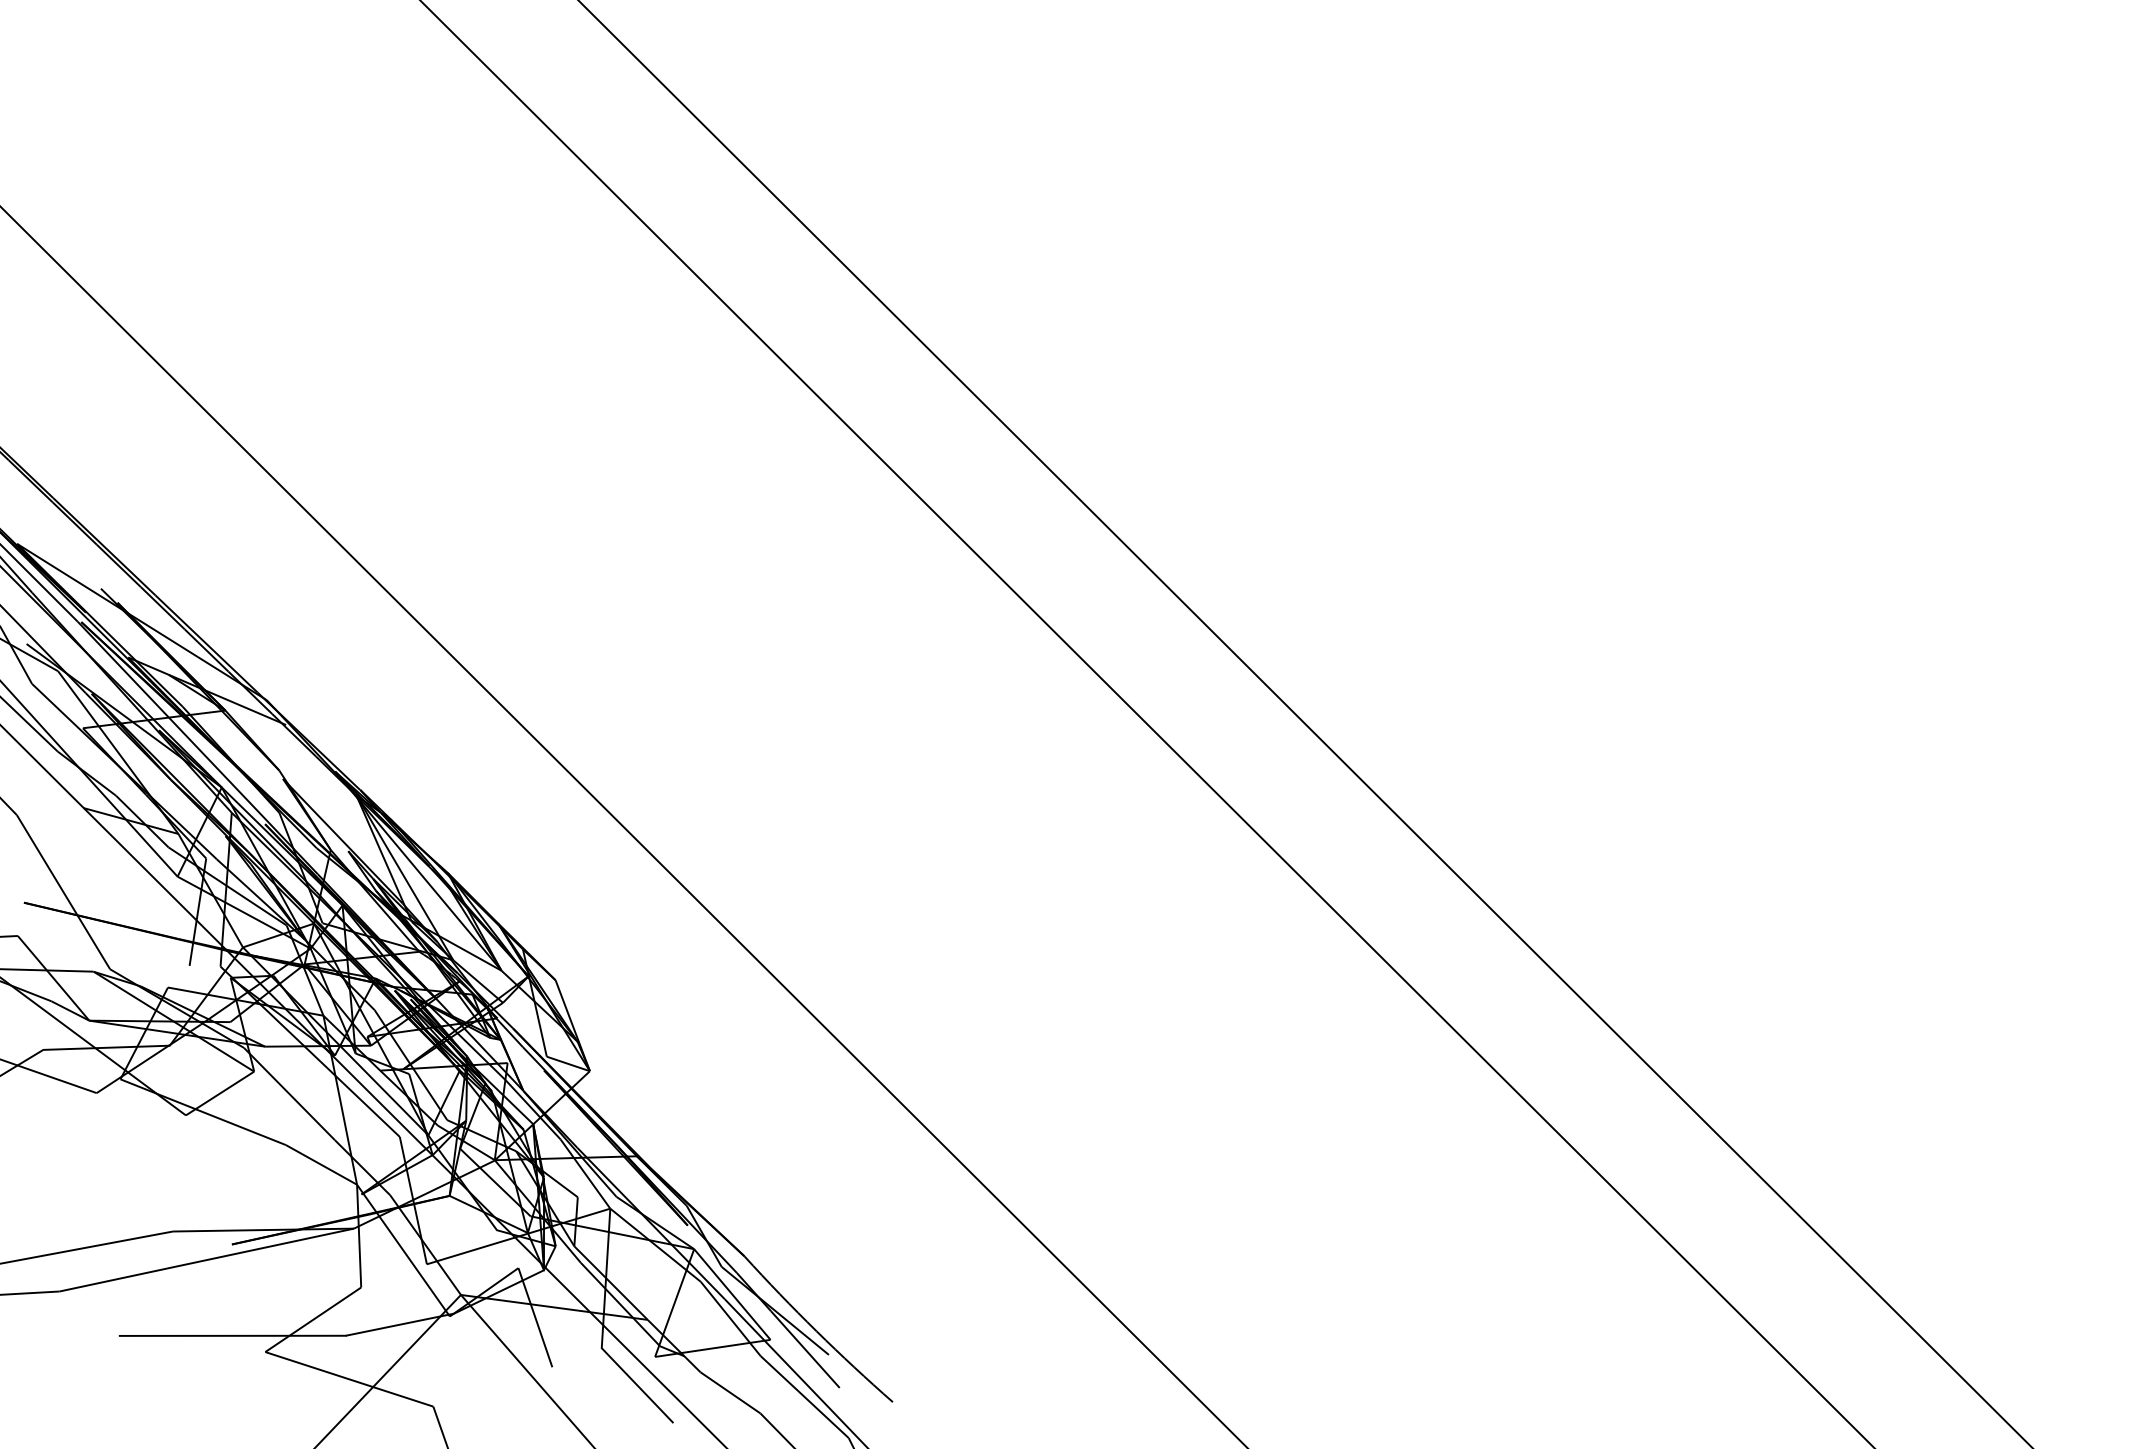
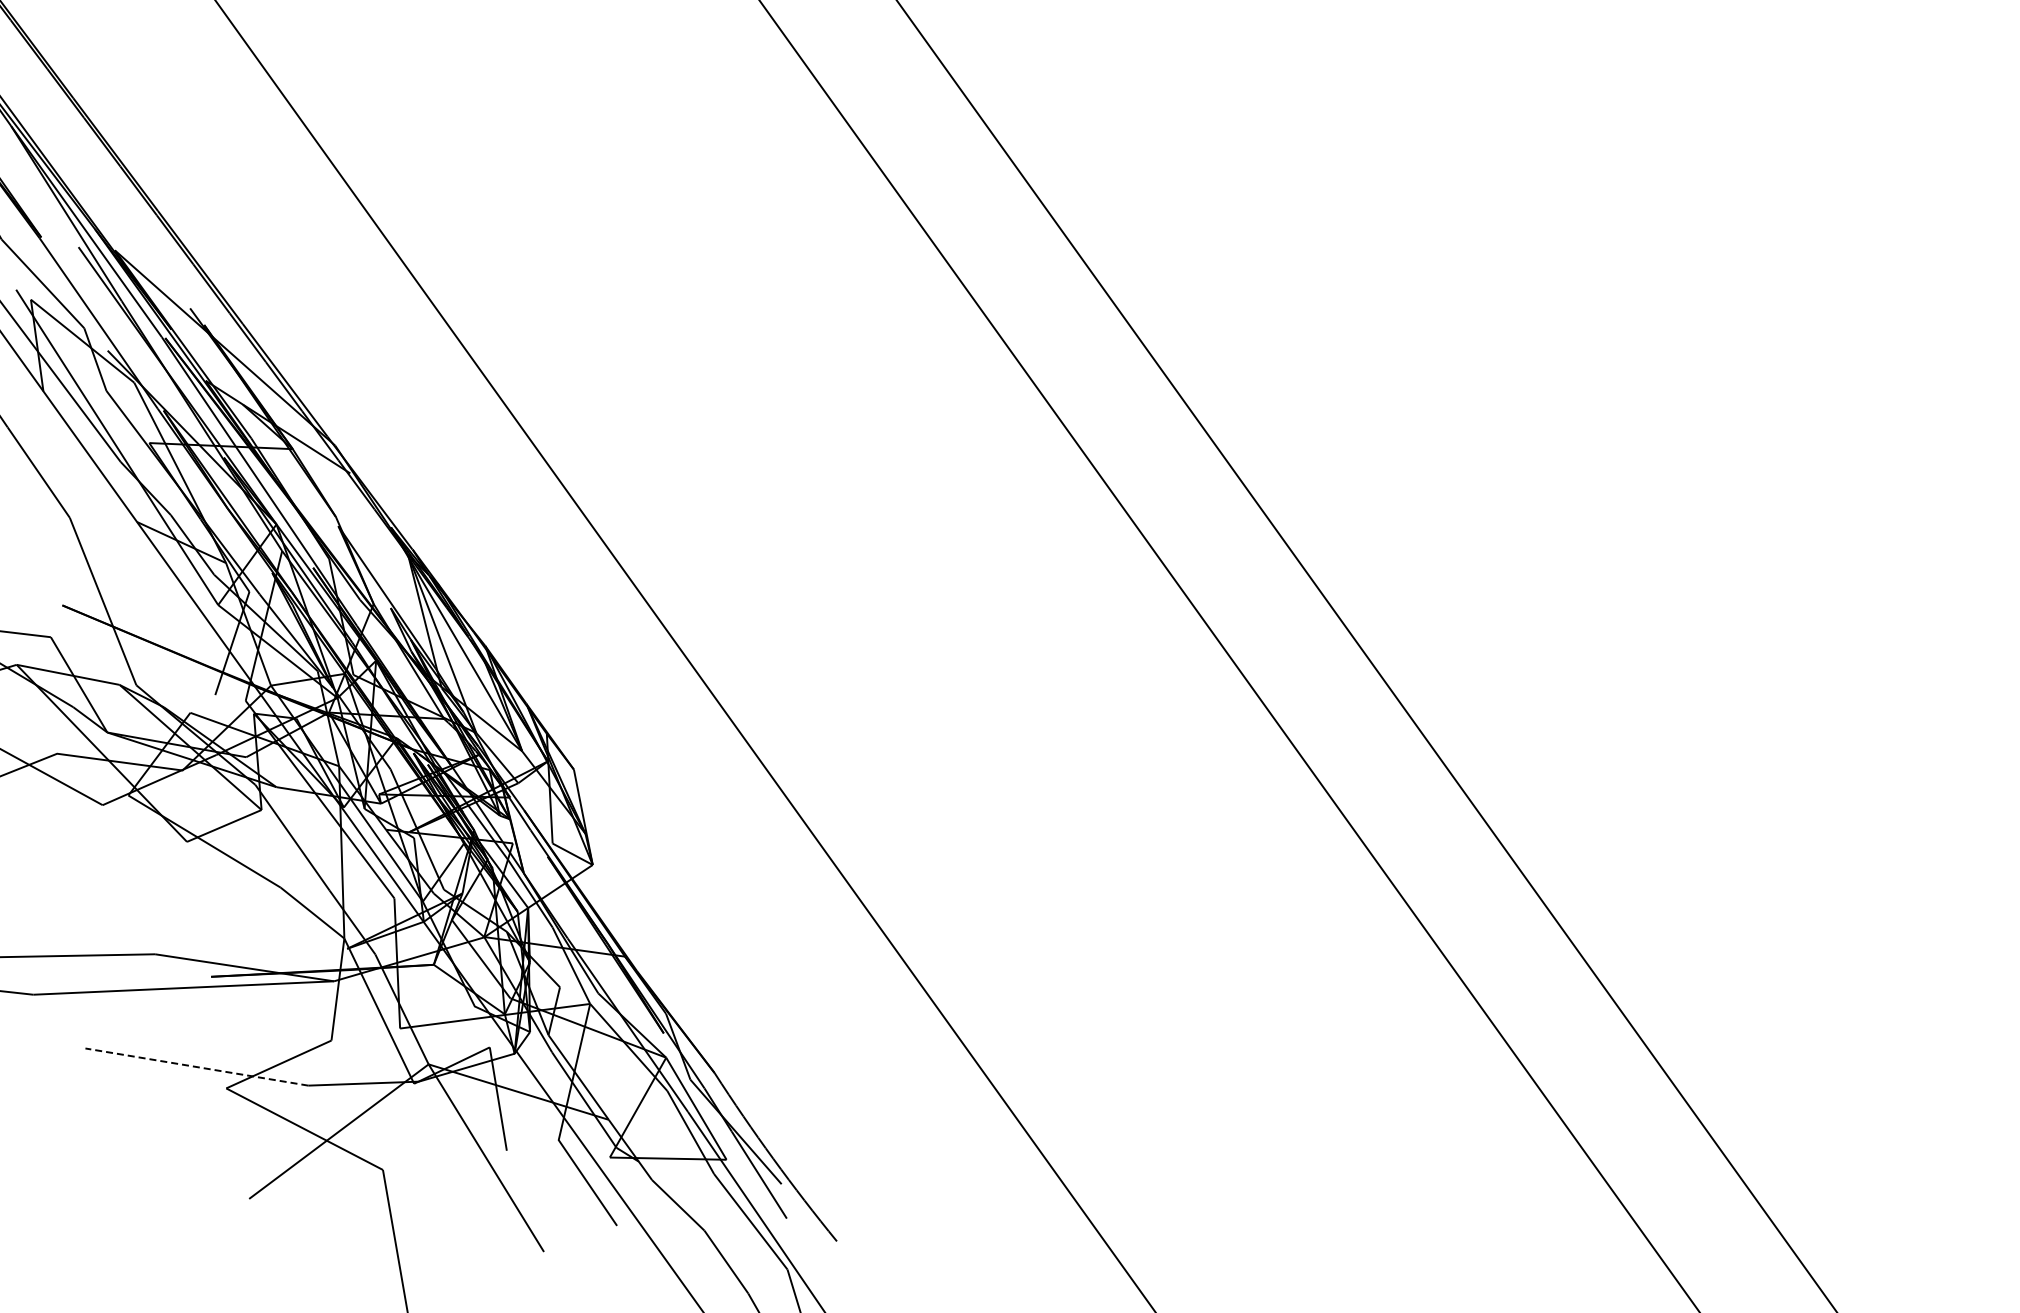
line: (232, 1335) -> (196, 1066), solid -> dashed

